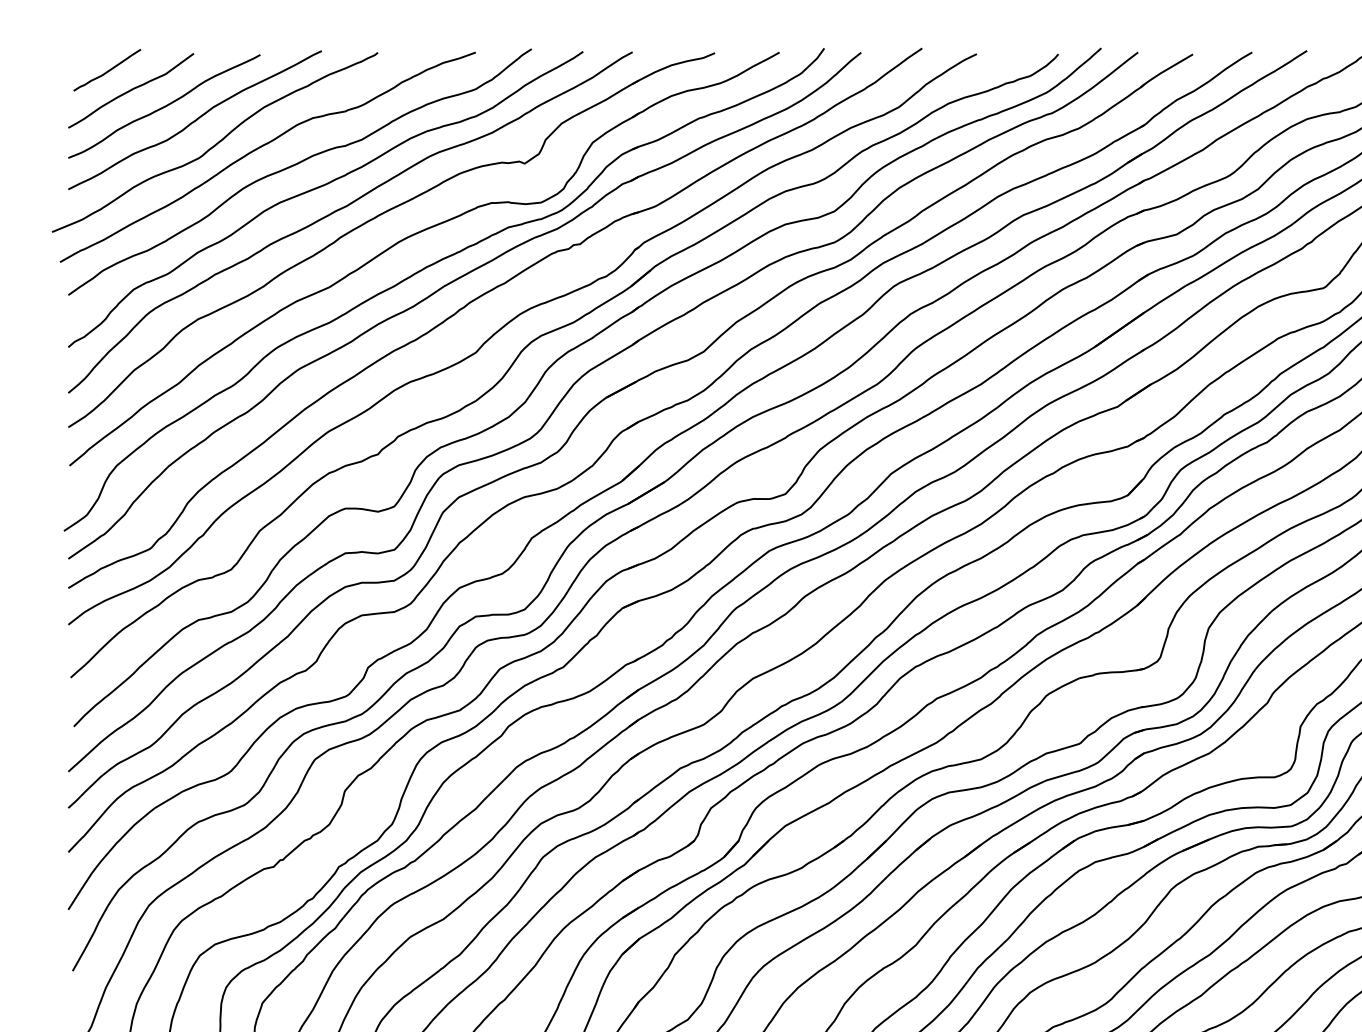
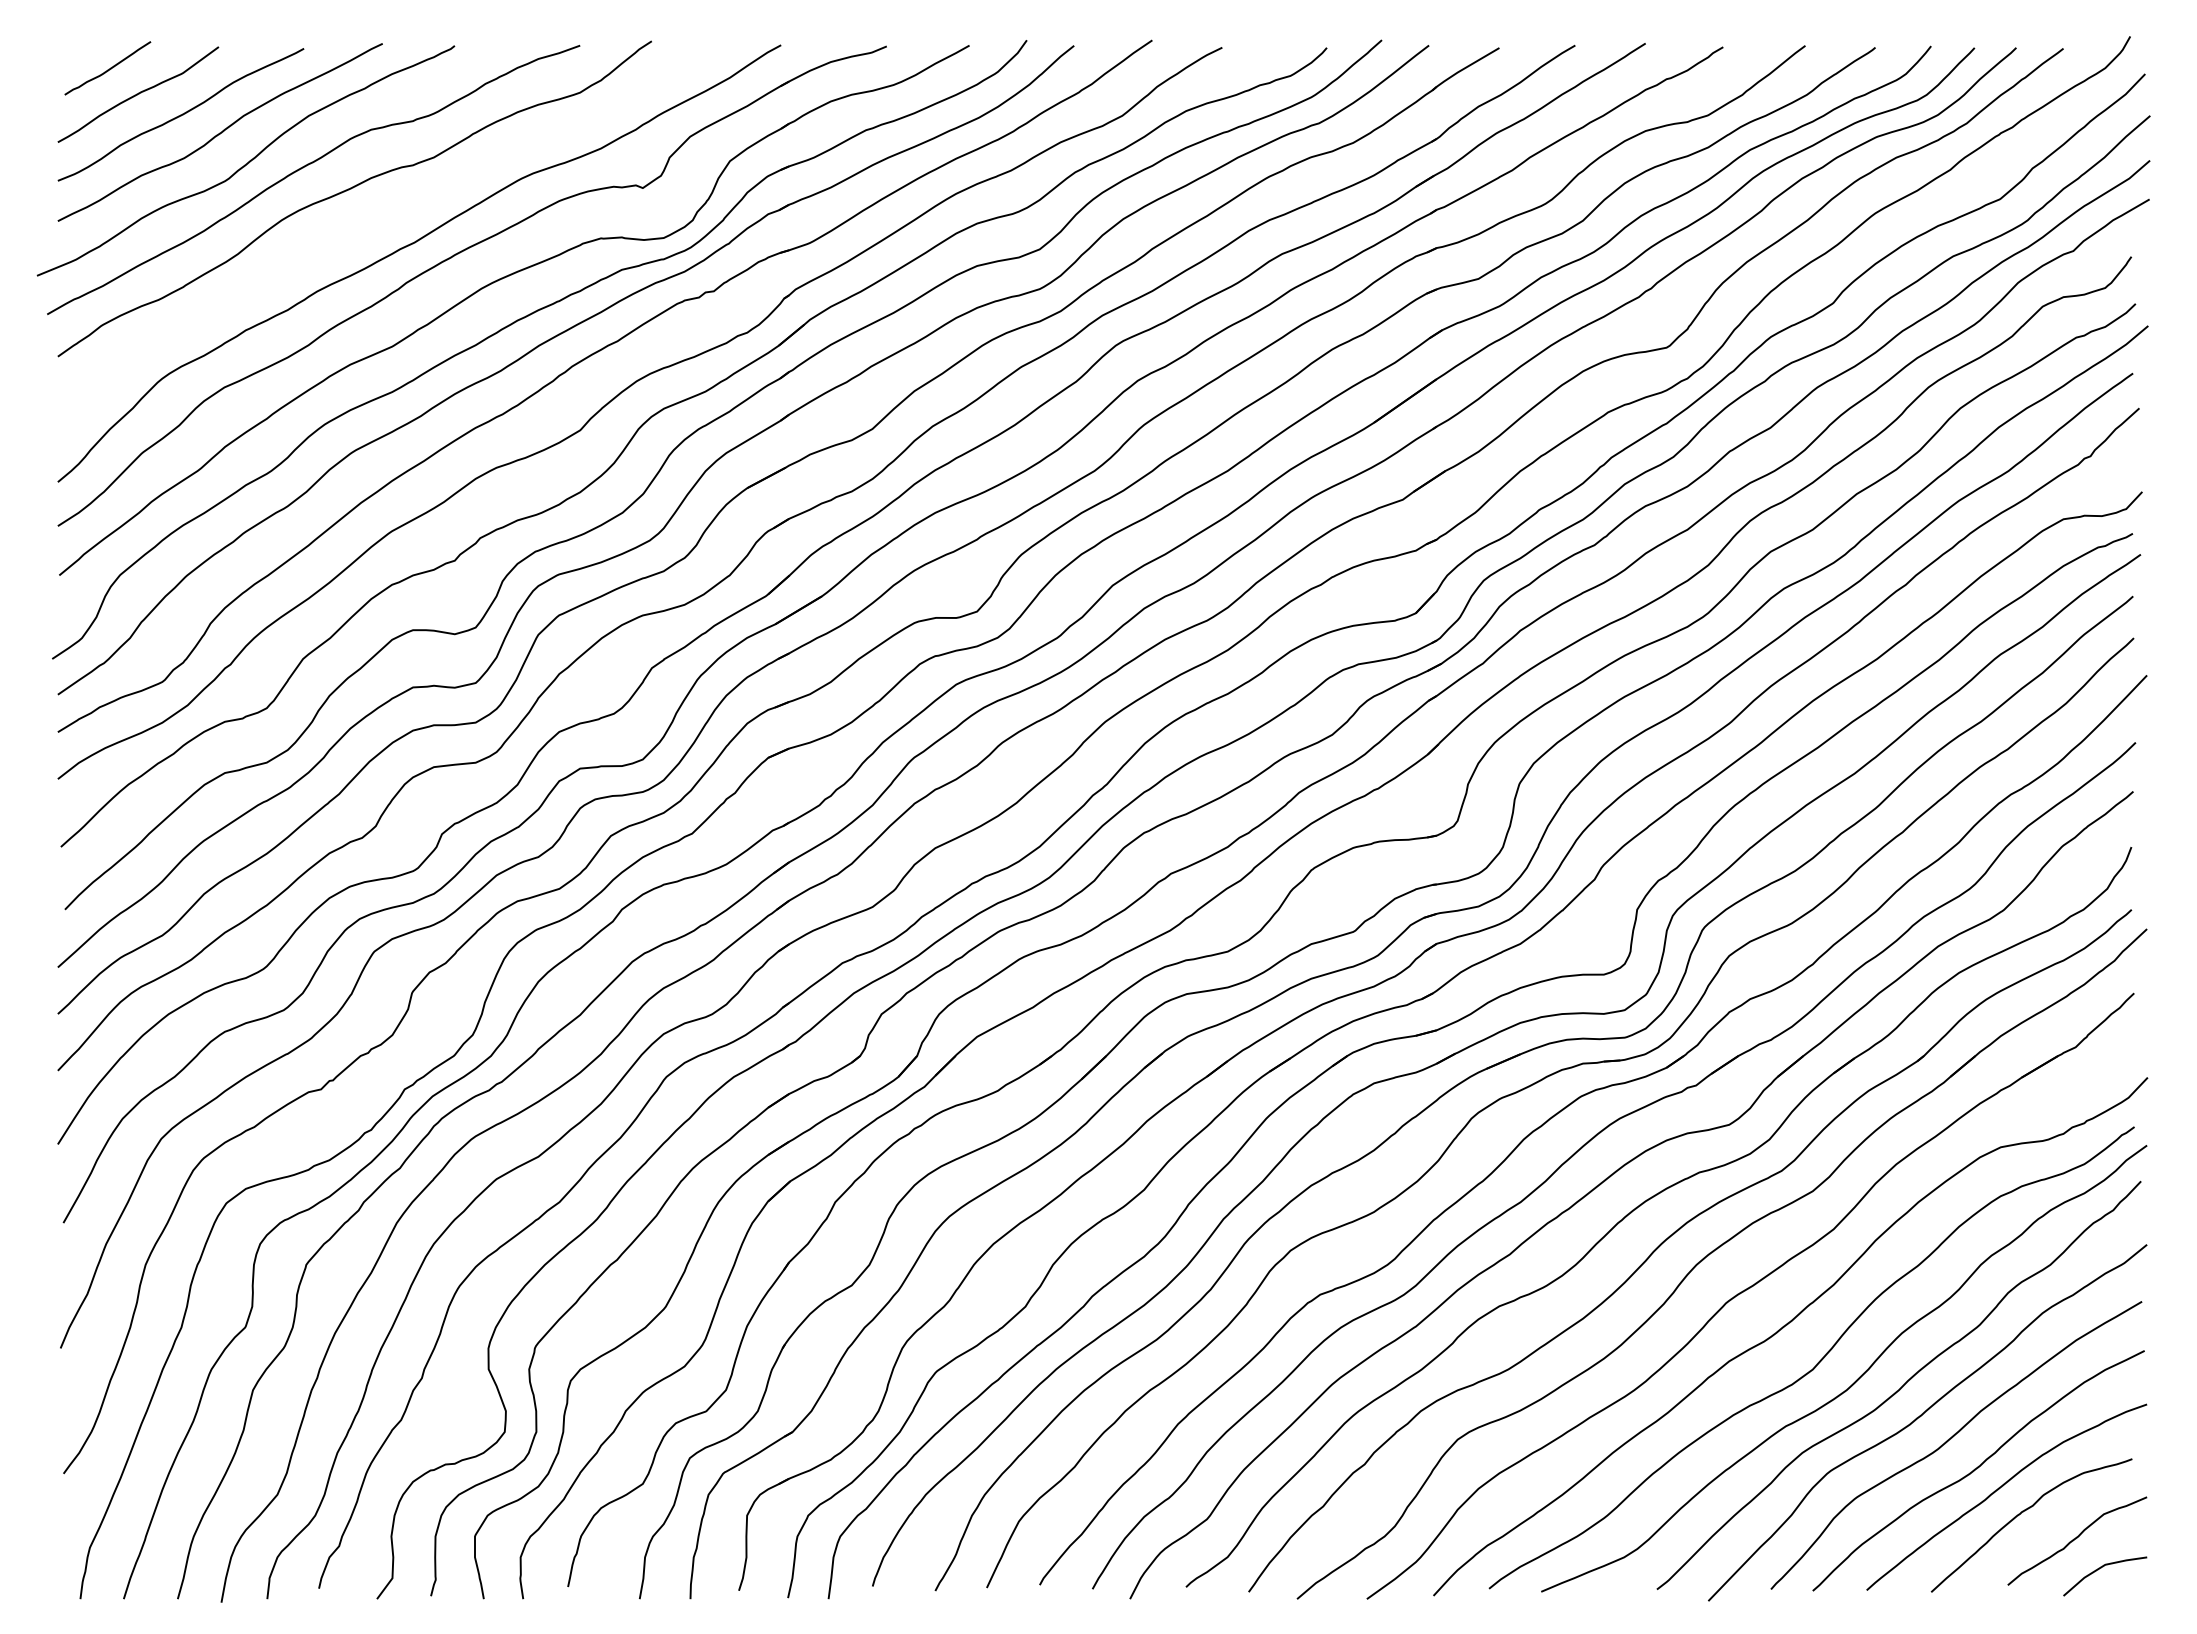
curve: (319, 188) -> (379, 219), removed

